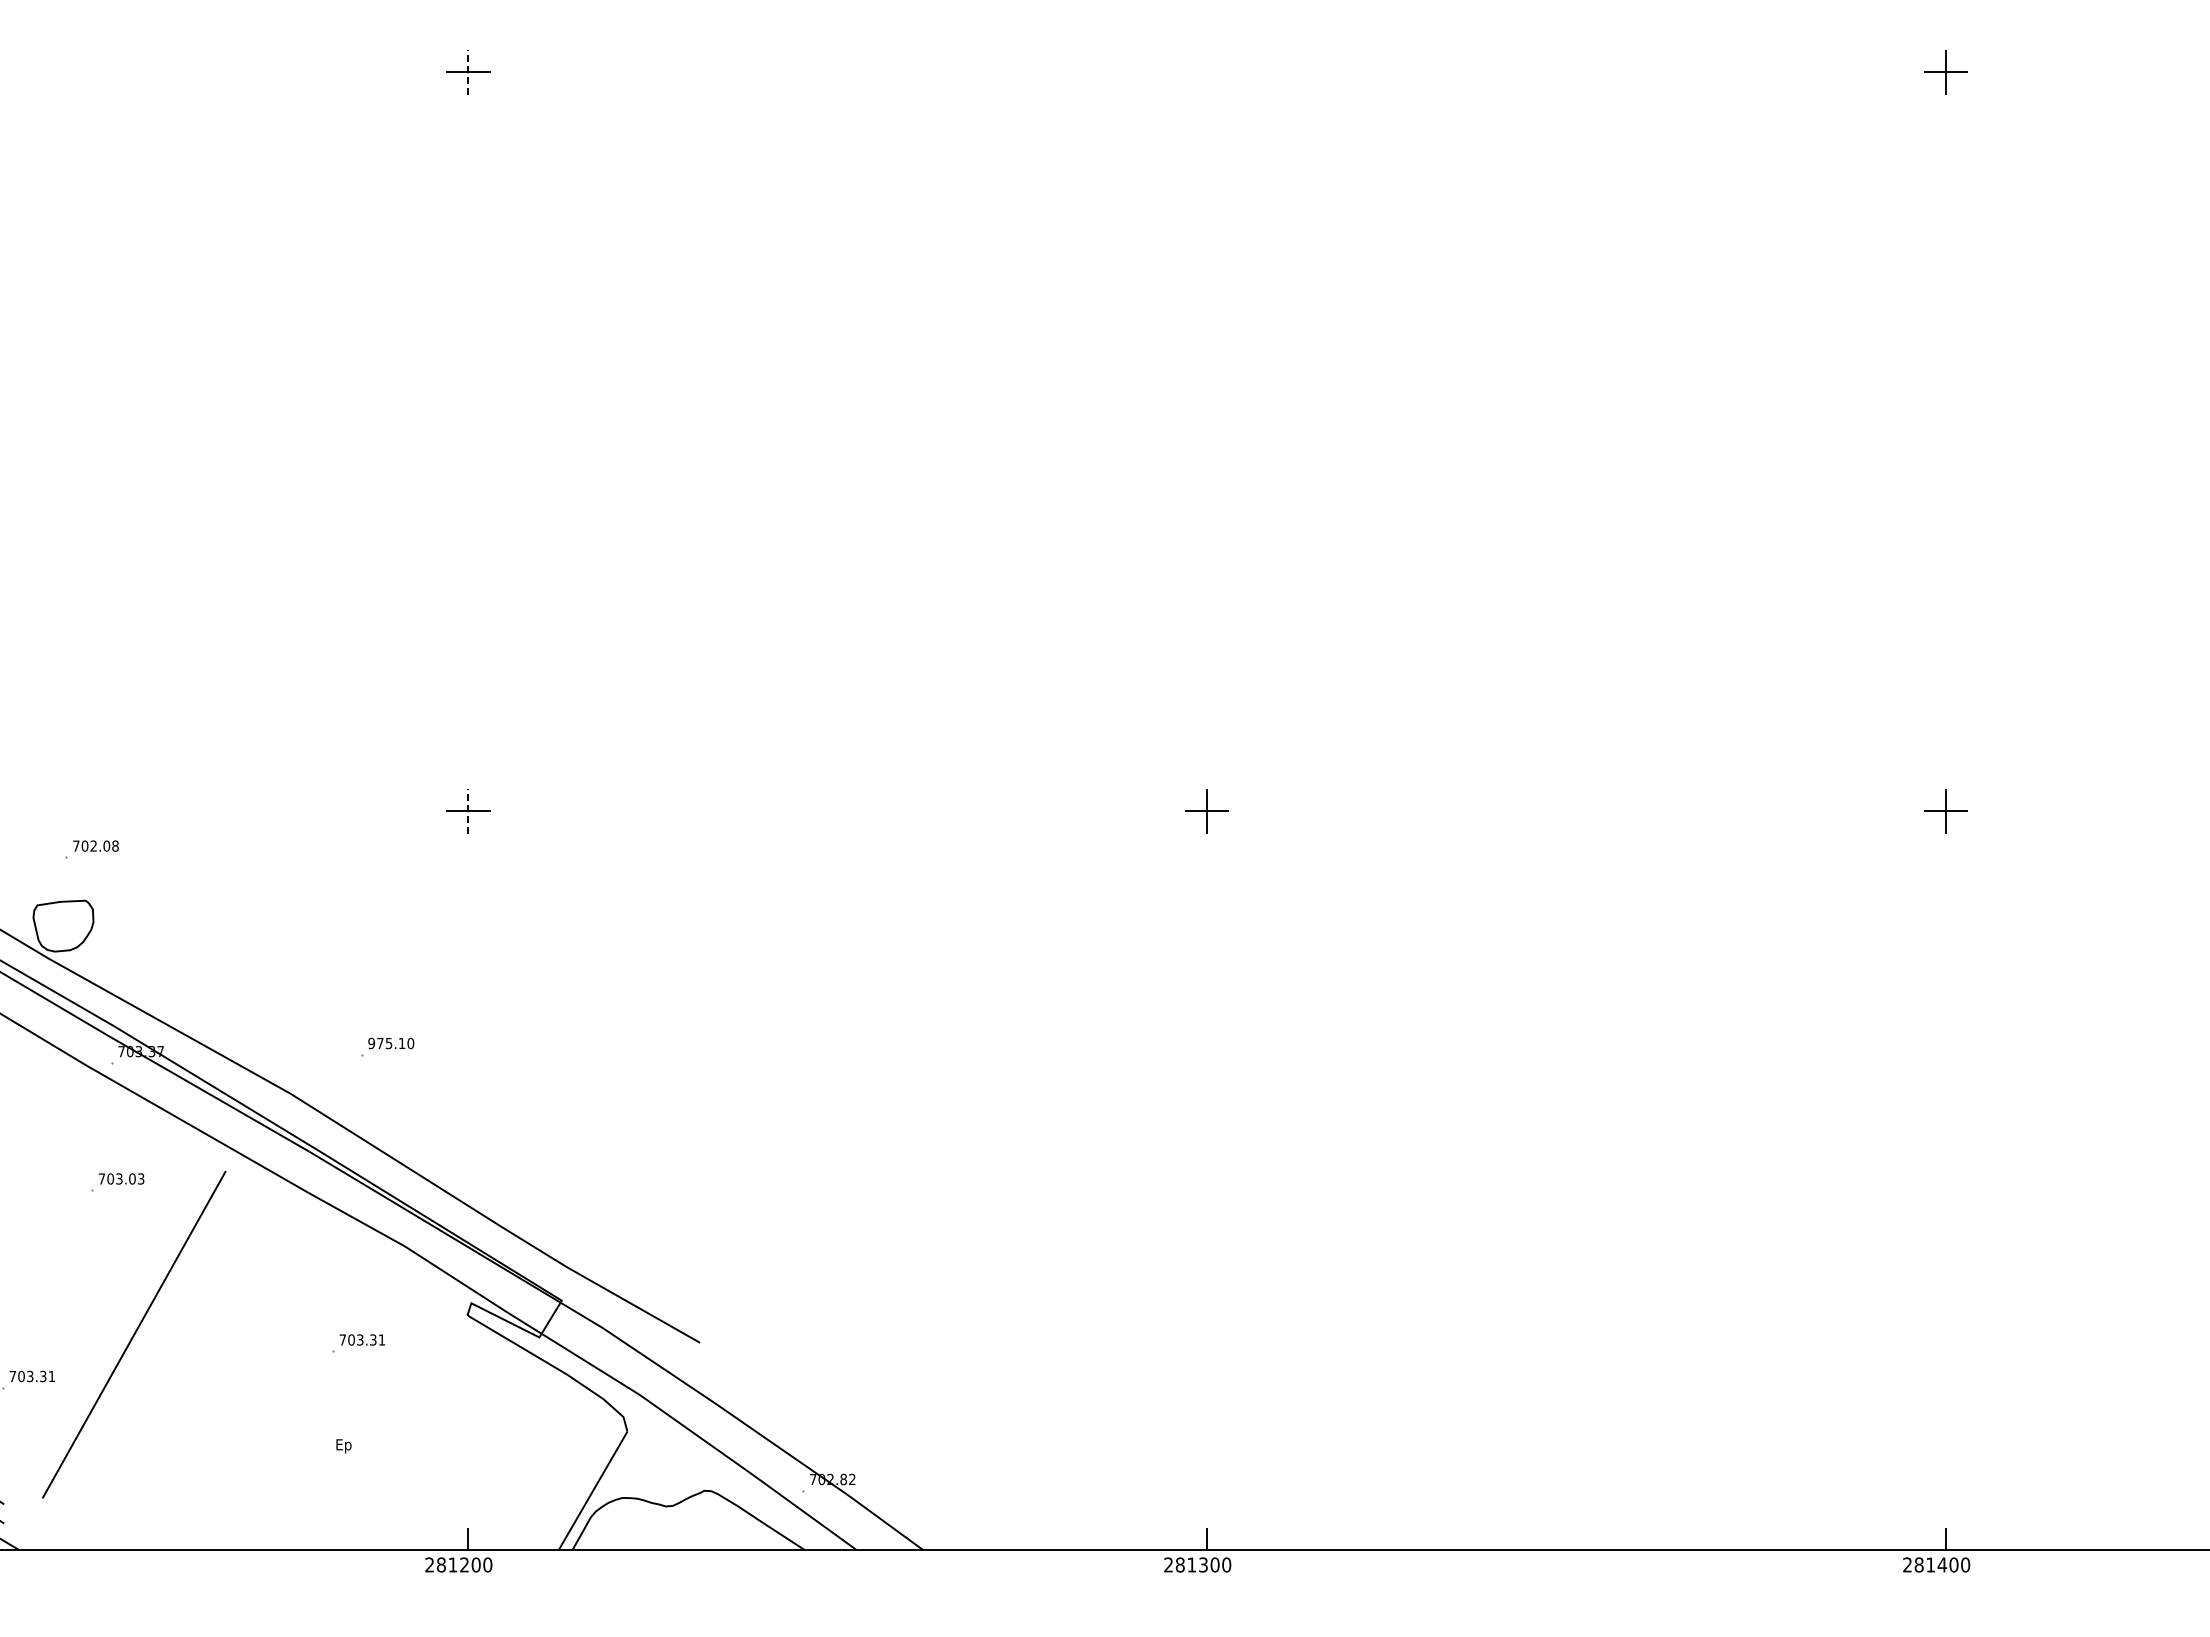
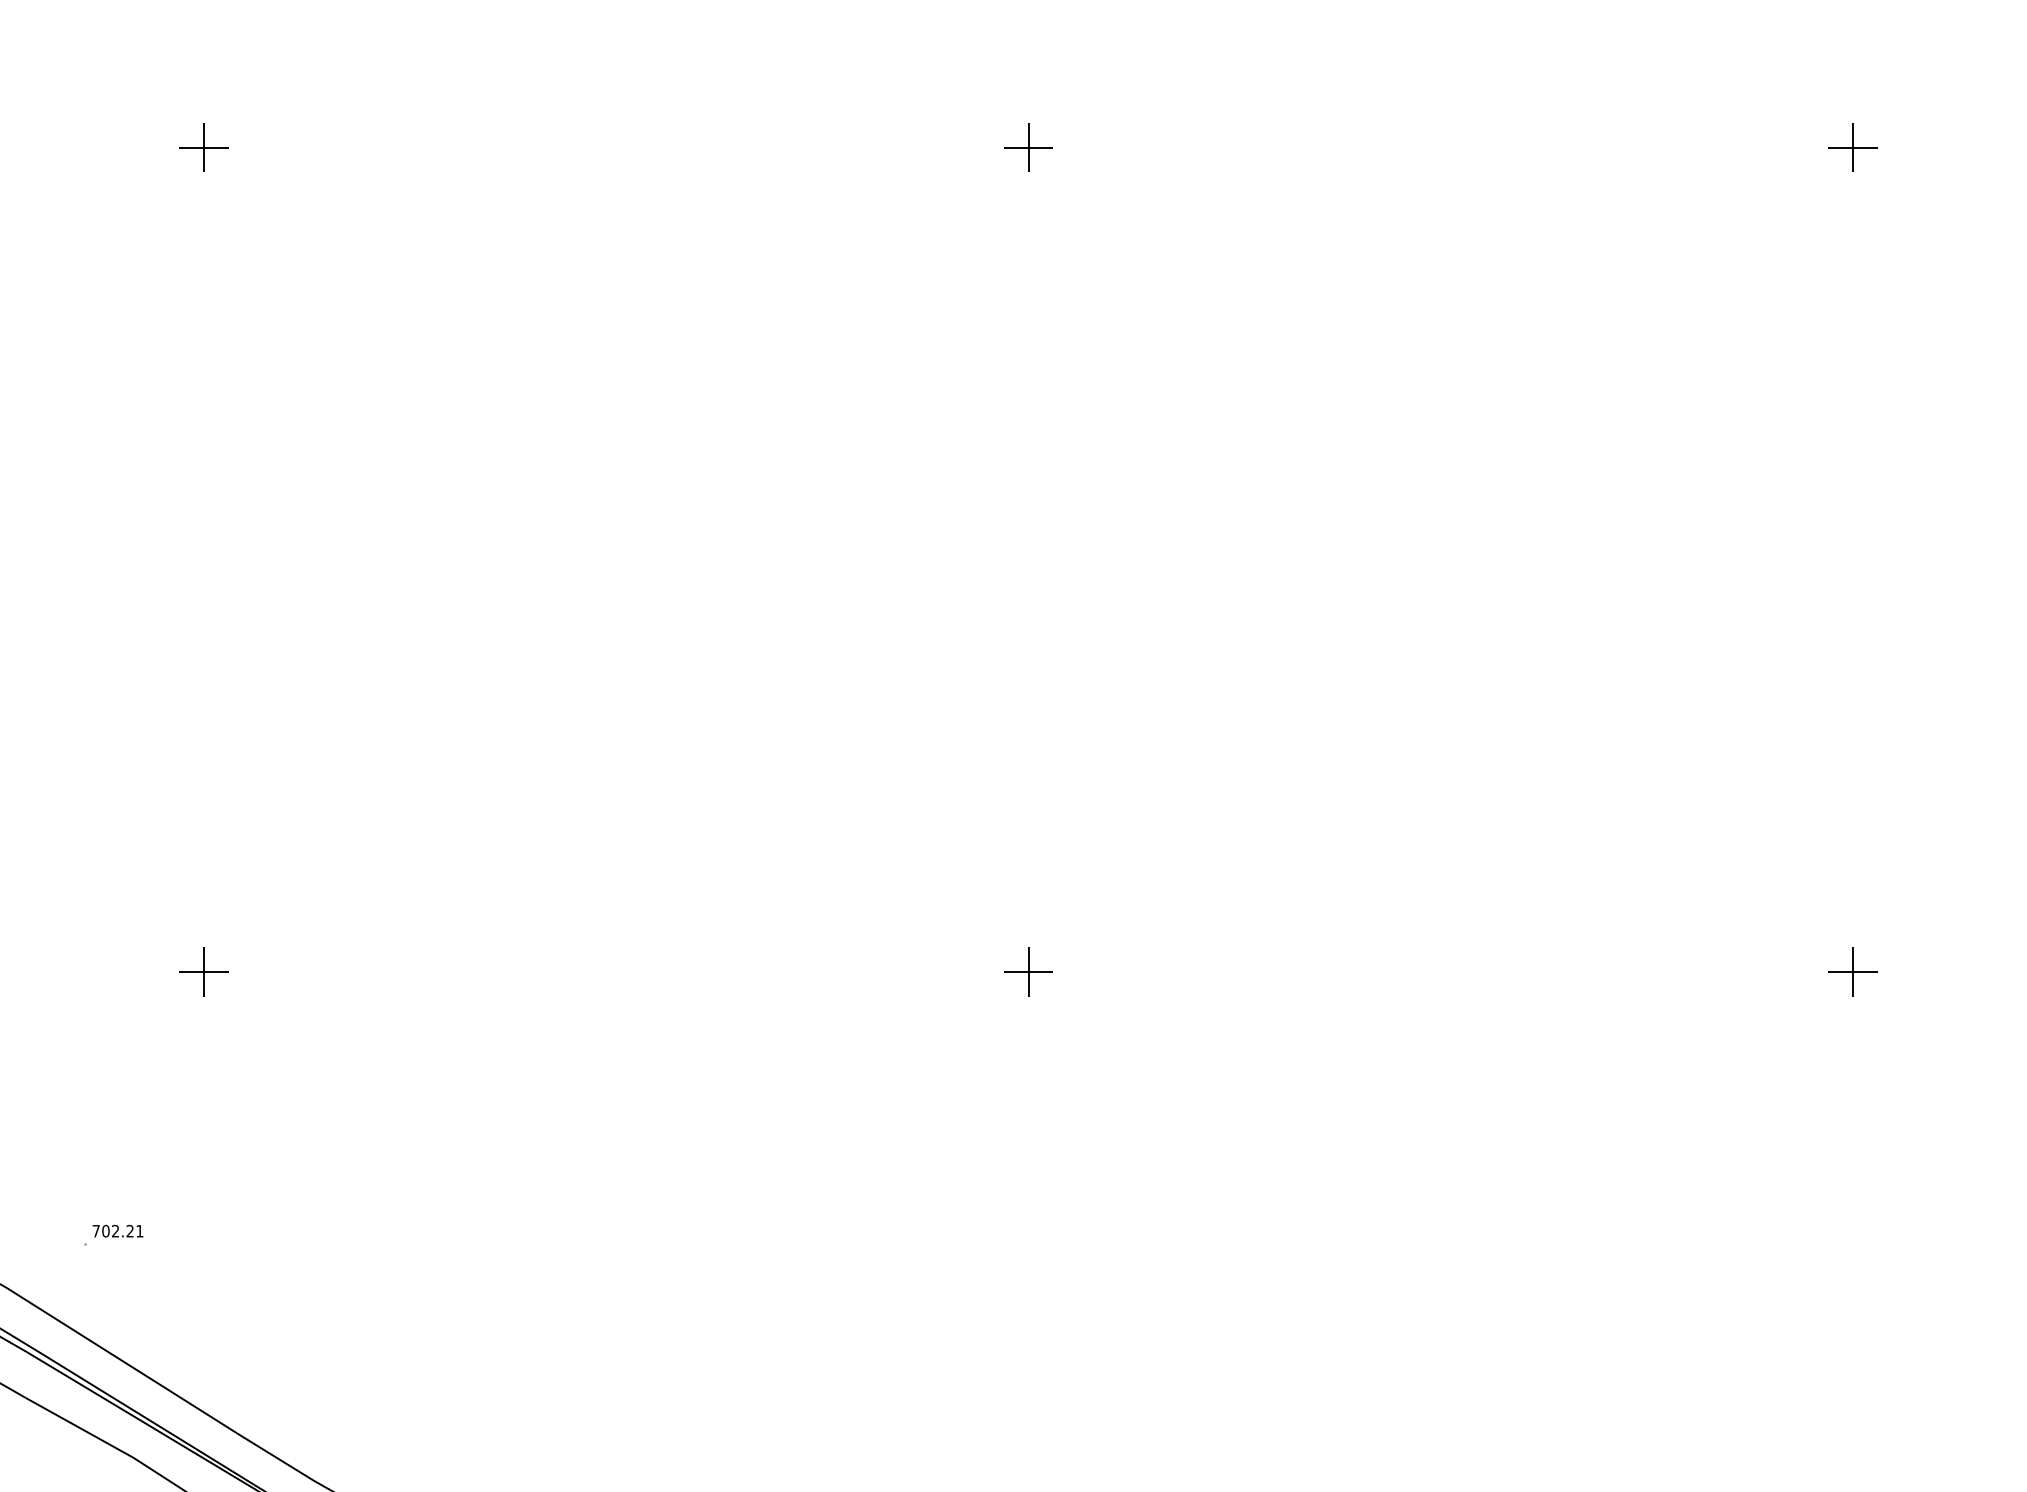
line: (468, 71) -> (204, 146), dashed -> solid
part: (1206, 72) -> (1027, 147), added
line: (468, 810) -> (204, 971), dashed -> solid
text: (391, 1043) -> (118, 1231), 975.10 -> 702.21

